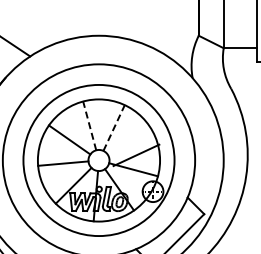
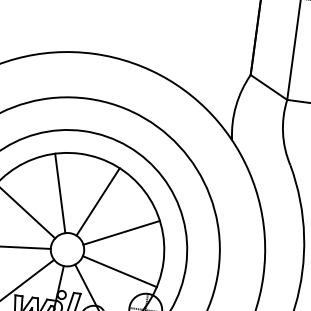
line: (89, 125) -> (60, 192), dashed -> solid
line: (114, 127) -> (98, 201), dashed -> solid
line: (136, 155) -> (121, 233), moved

